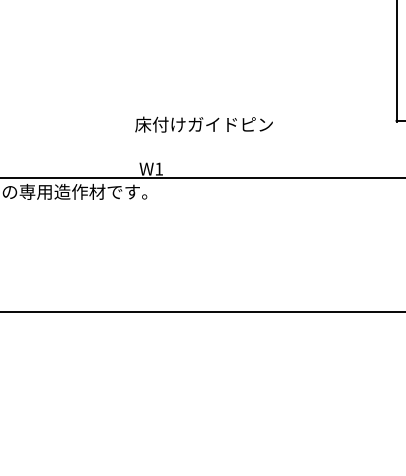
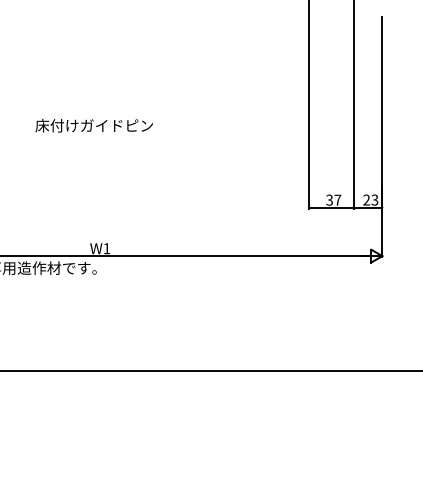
text: (203, 124) -> (93, 125), moved

